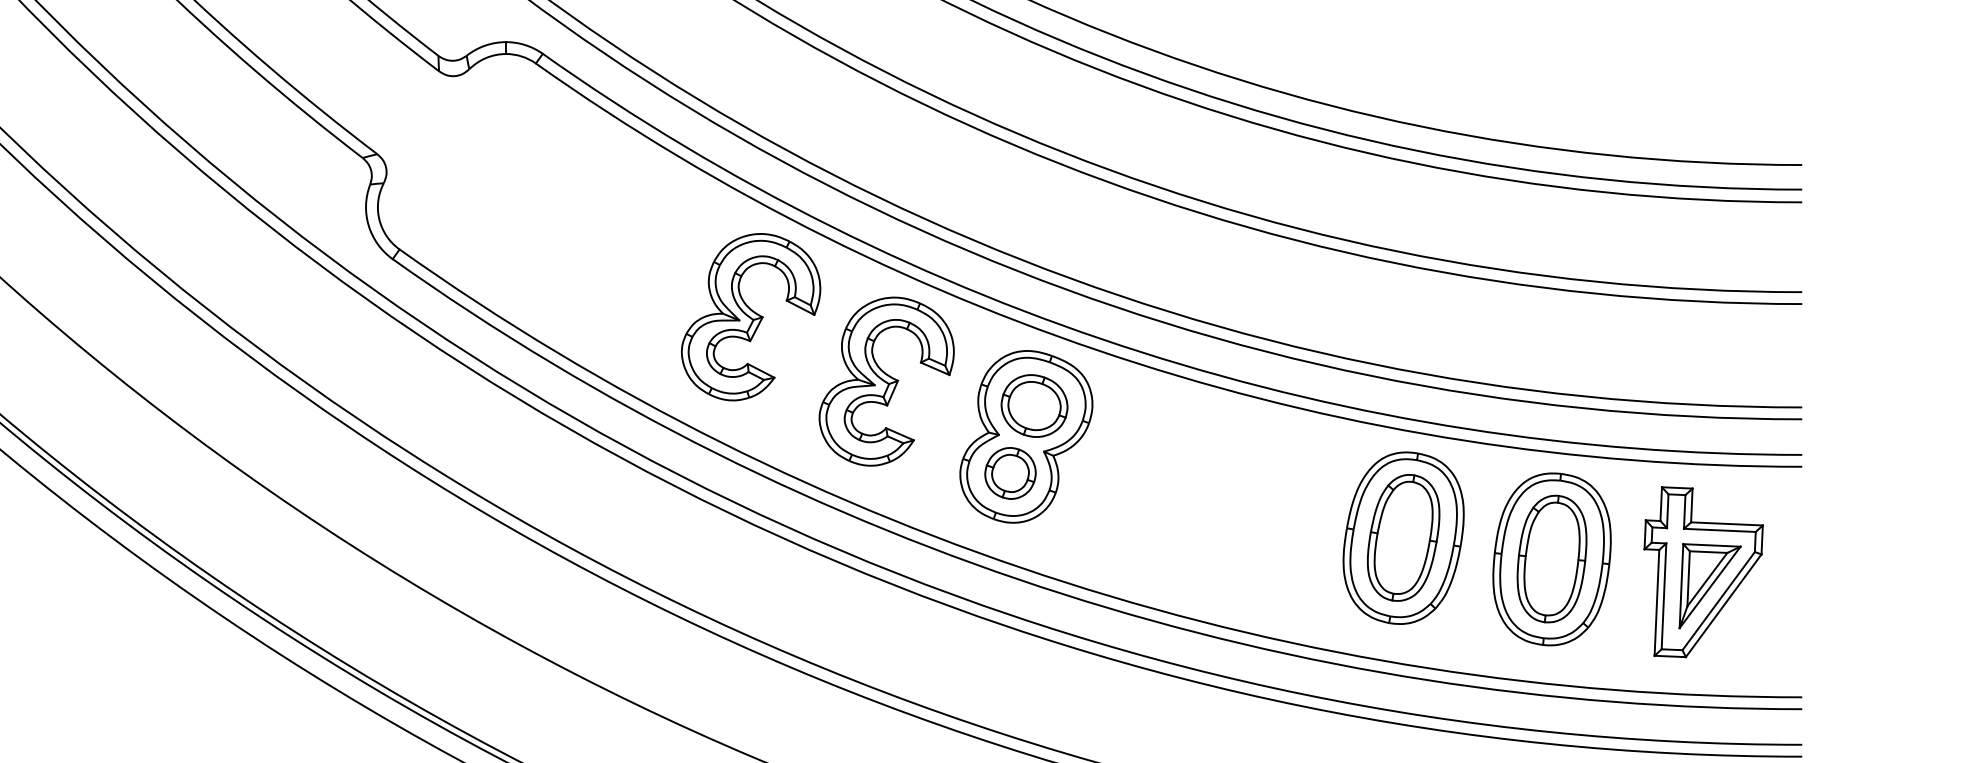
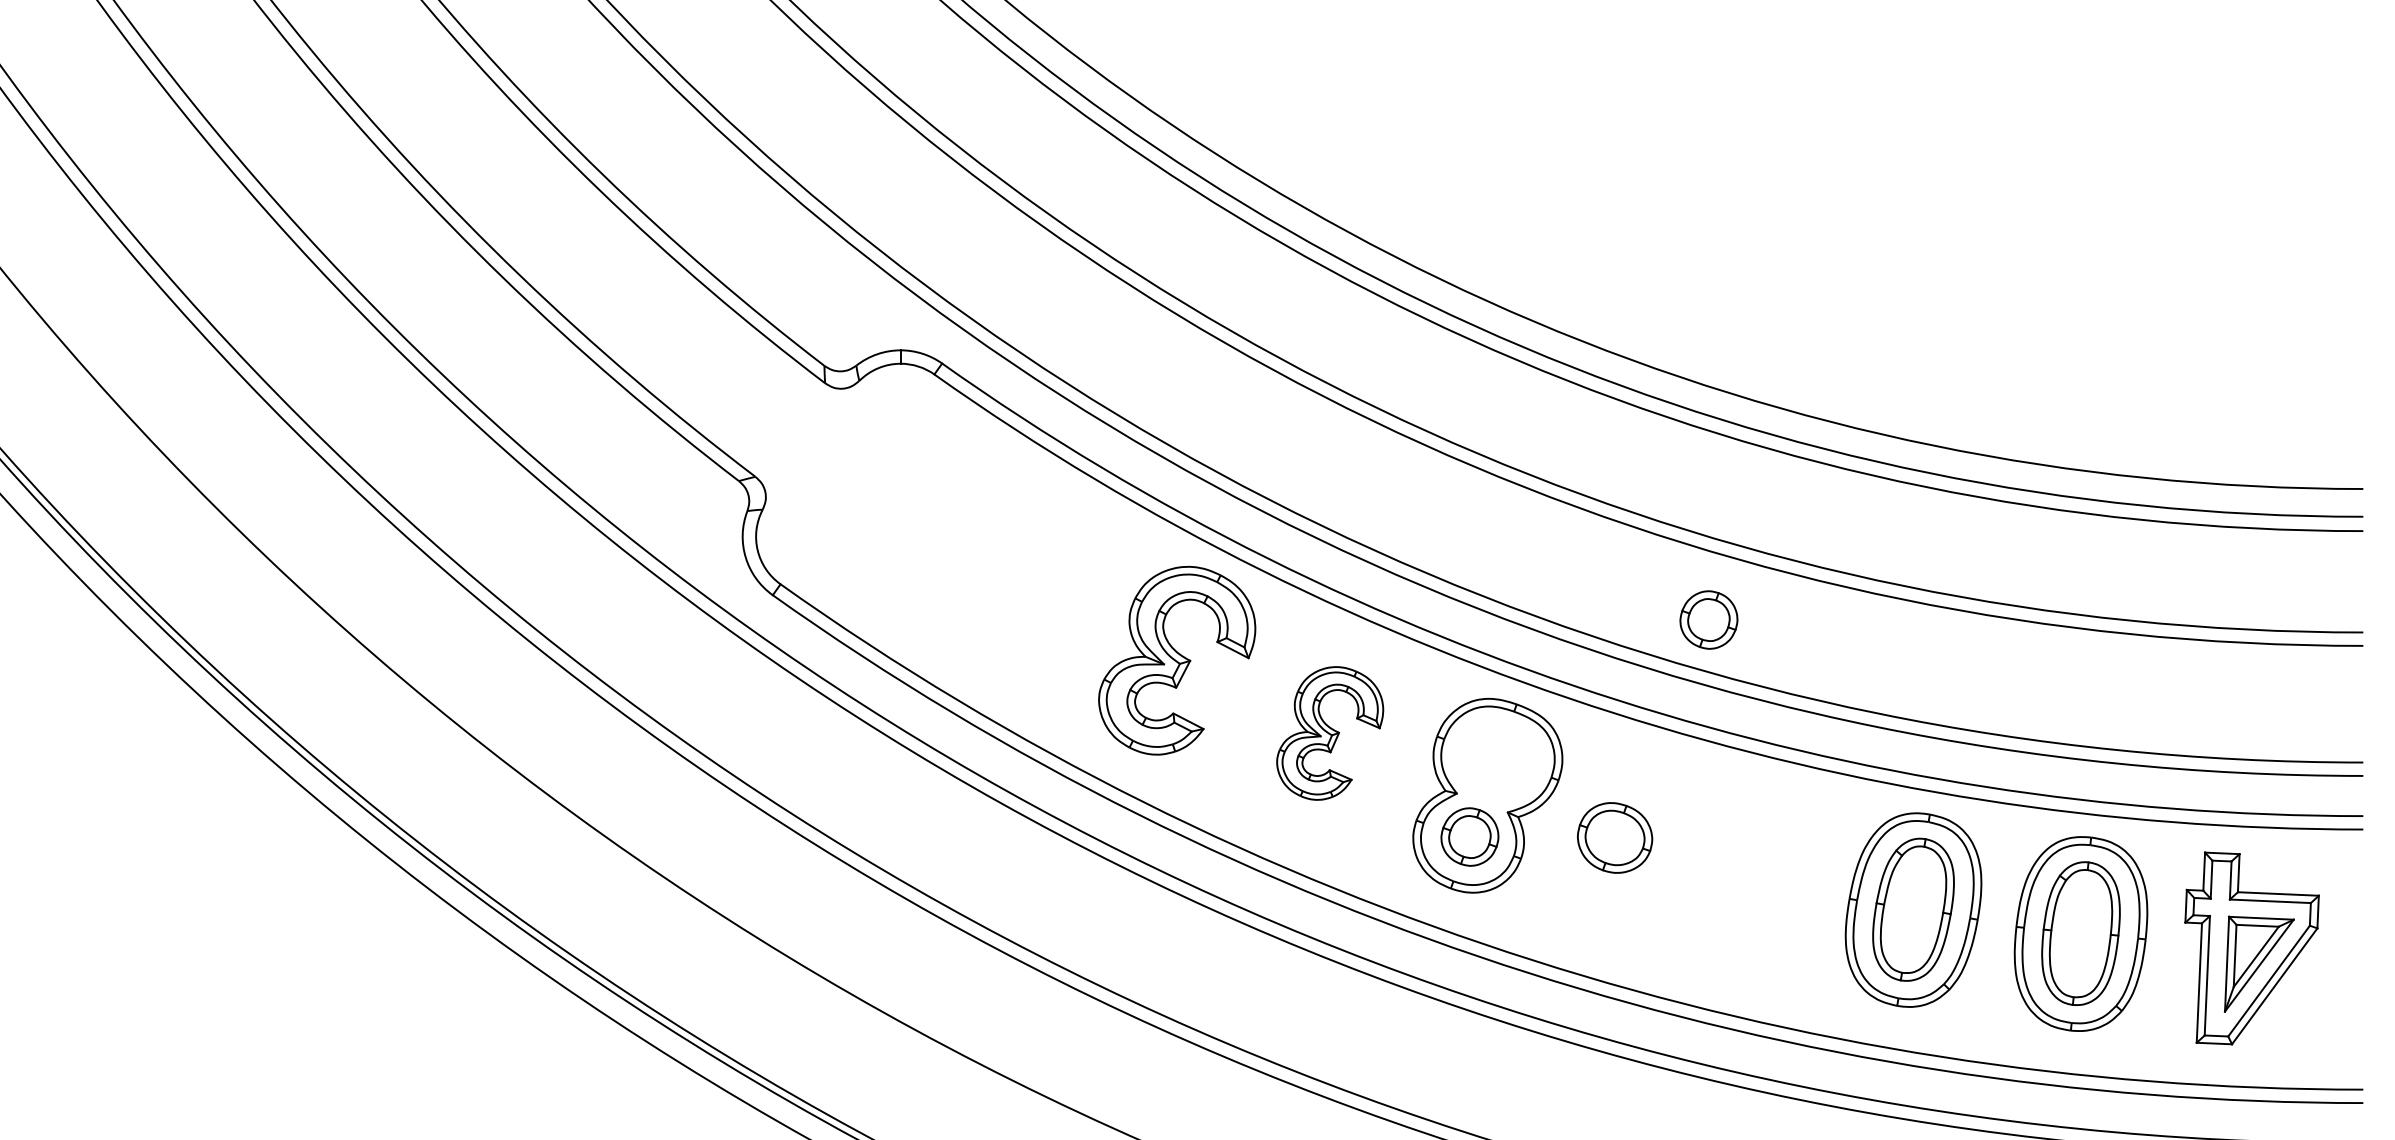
part: (1221, 280) -> (1708, 619), added
part: (886, 381) -> (1329, 733), size x0.7
part: (1034, 405) -> (1615, 837), moved

